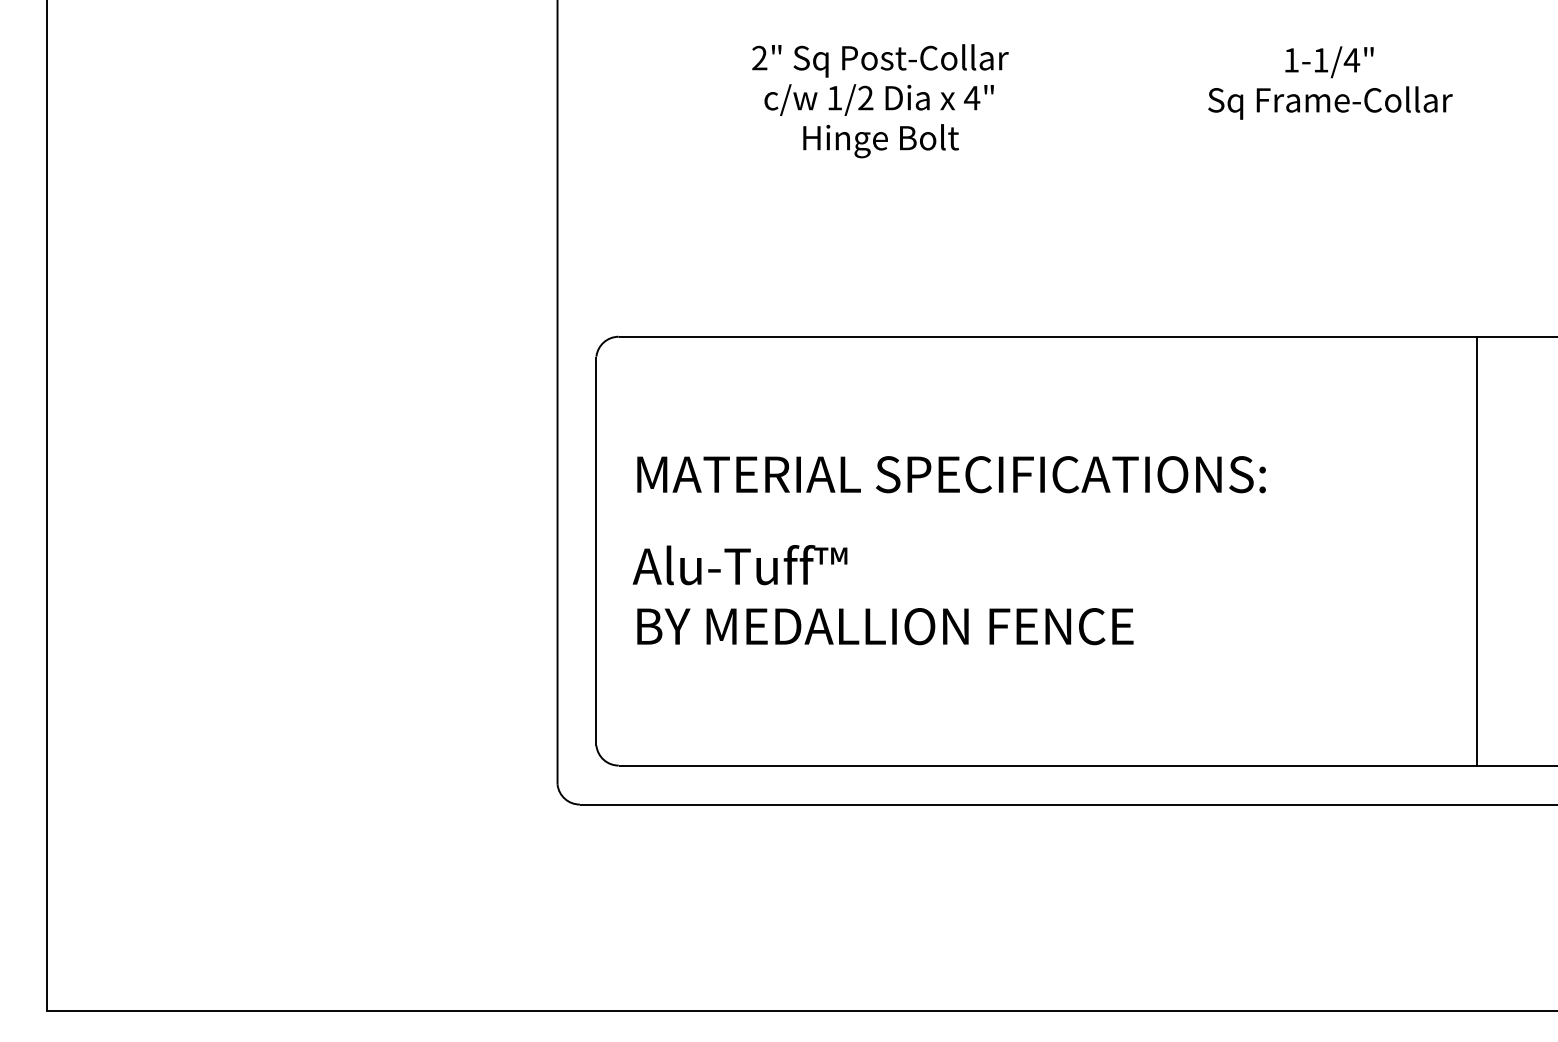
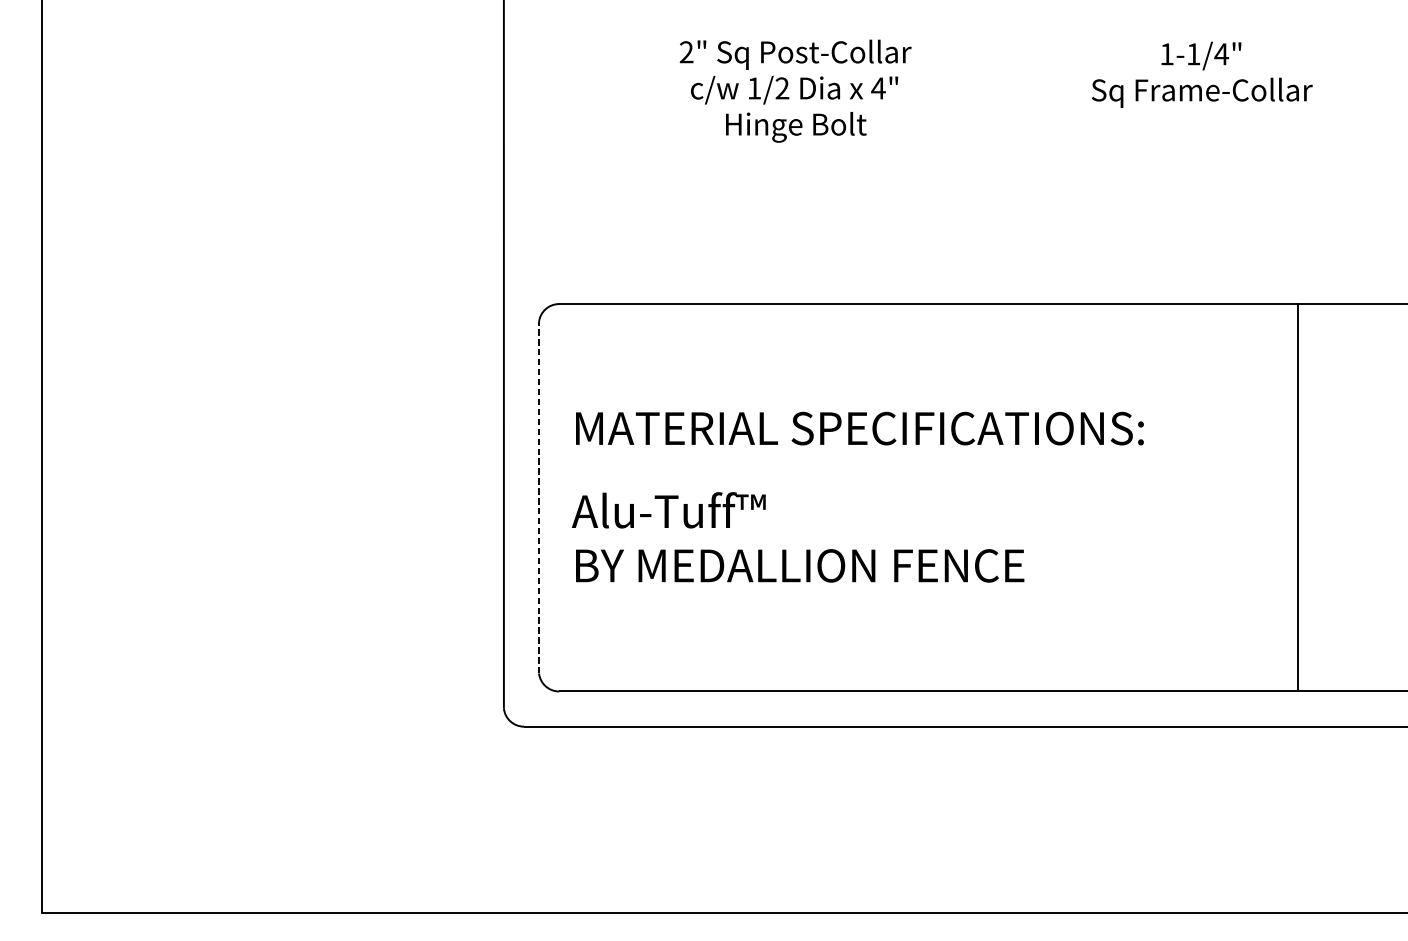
line: (596, 550) -> (539, 497), solid -> dashed
line: (1477, 550) -> (1298, 497), moved

